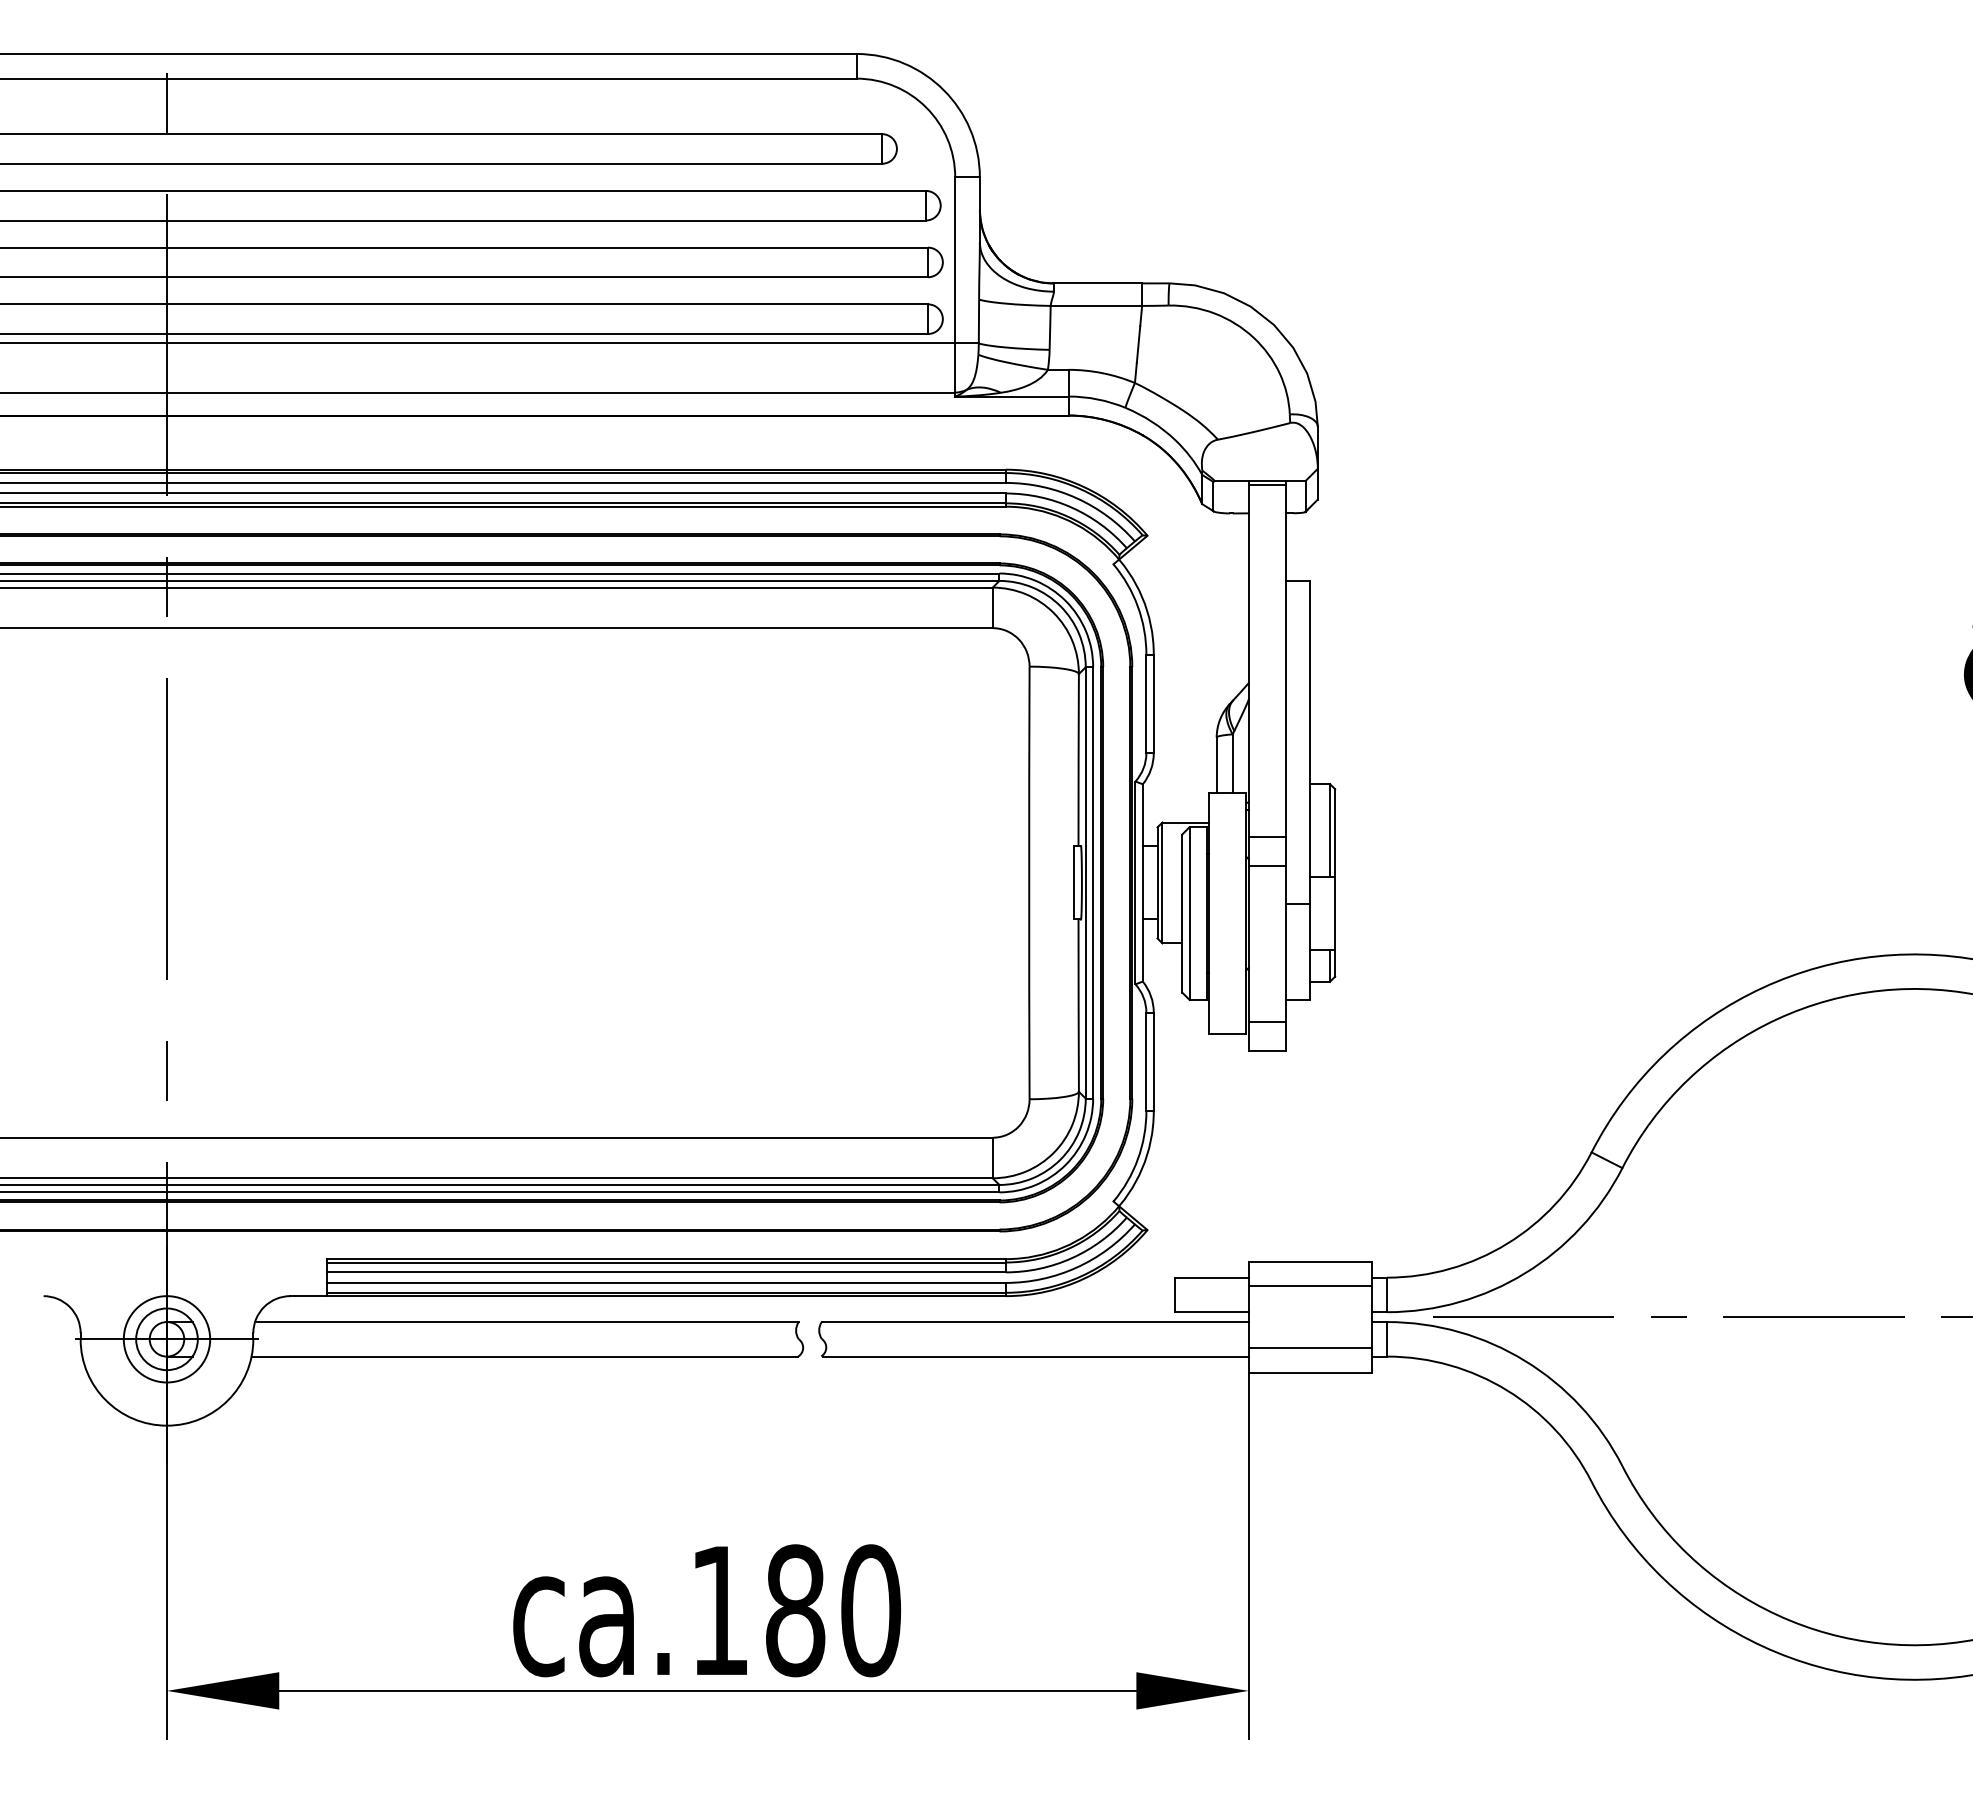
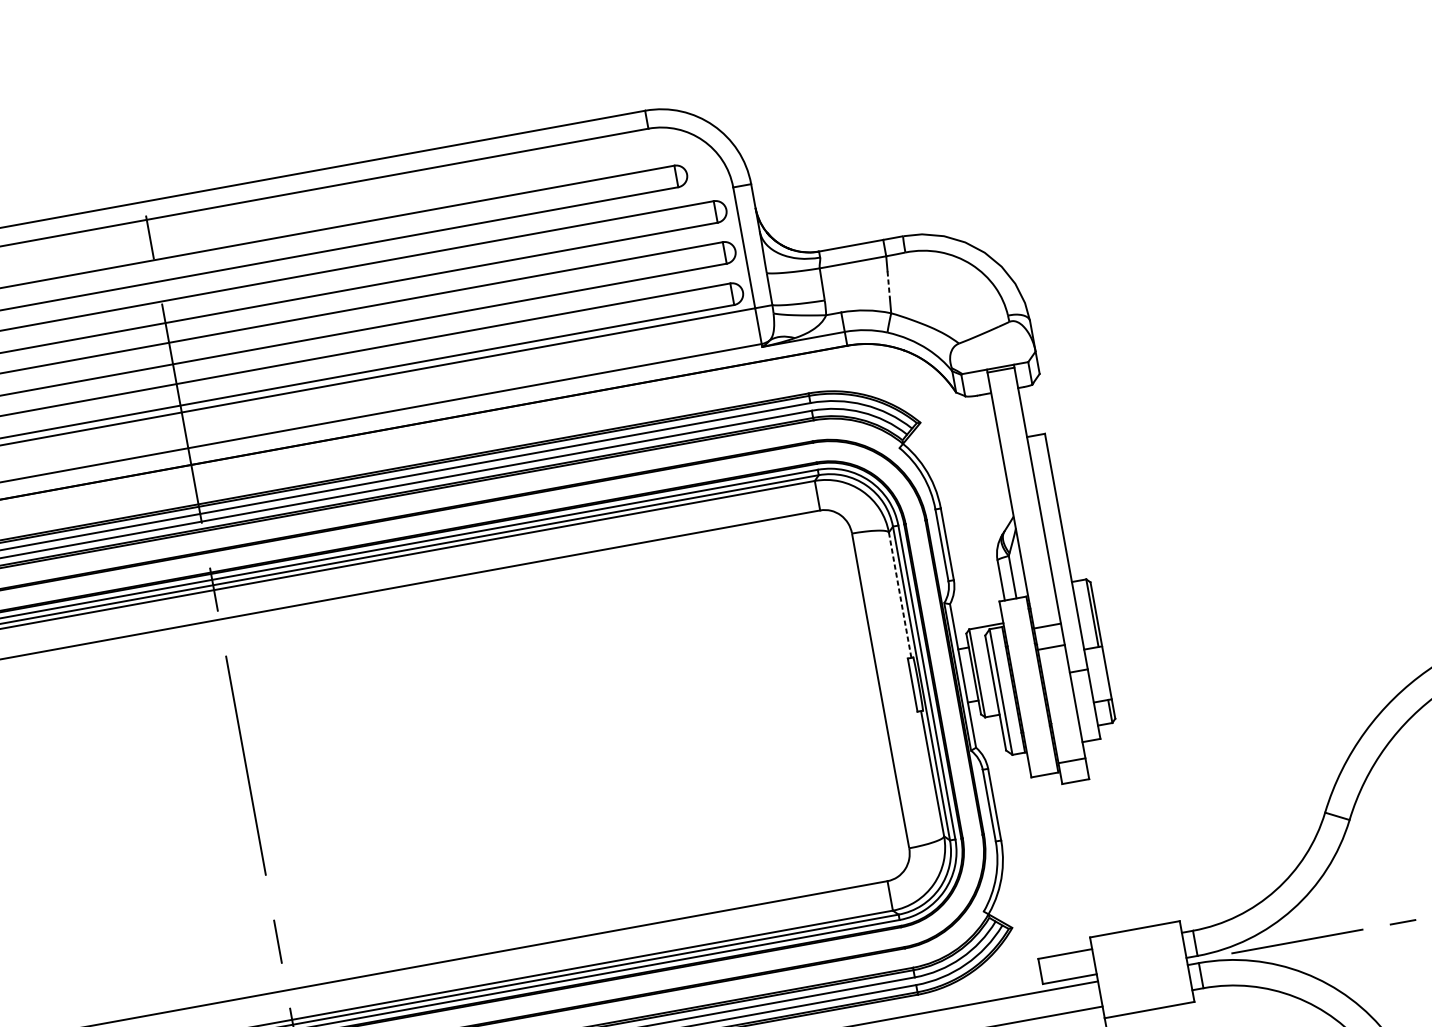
line: (1138, 345) -> (888, 285), solid -> dashed
arc: (1078, 760) -> (900, 595), solid -> dashed
line: (1309, 1286) -> (1137, 947), removed
line: (1309, 1347) -> (1145, 991), removed

